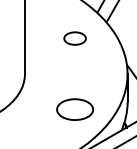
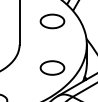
part: (75, 38) -> (52, 21), size x1.67

